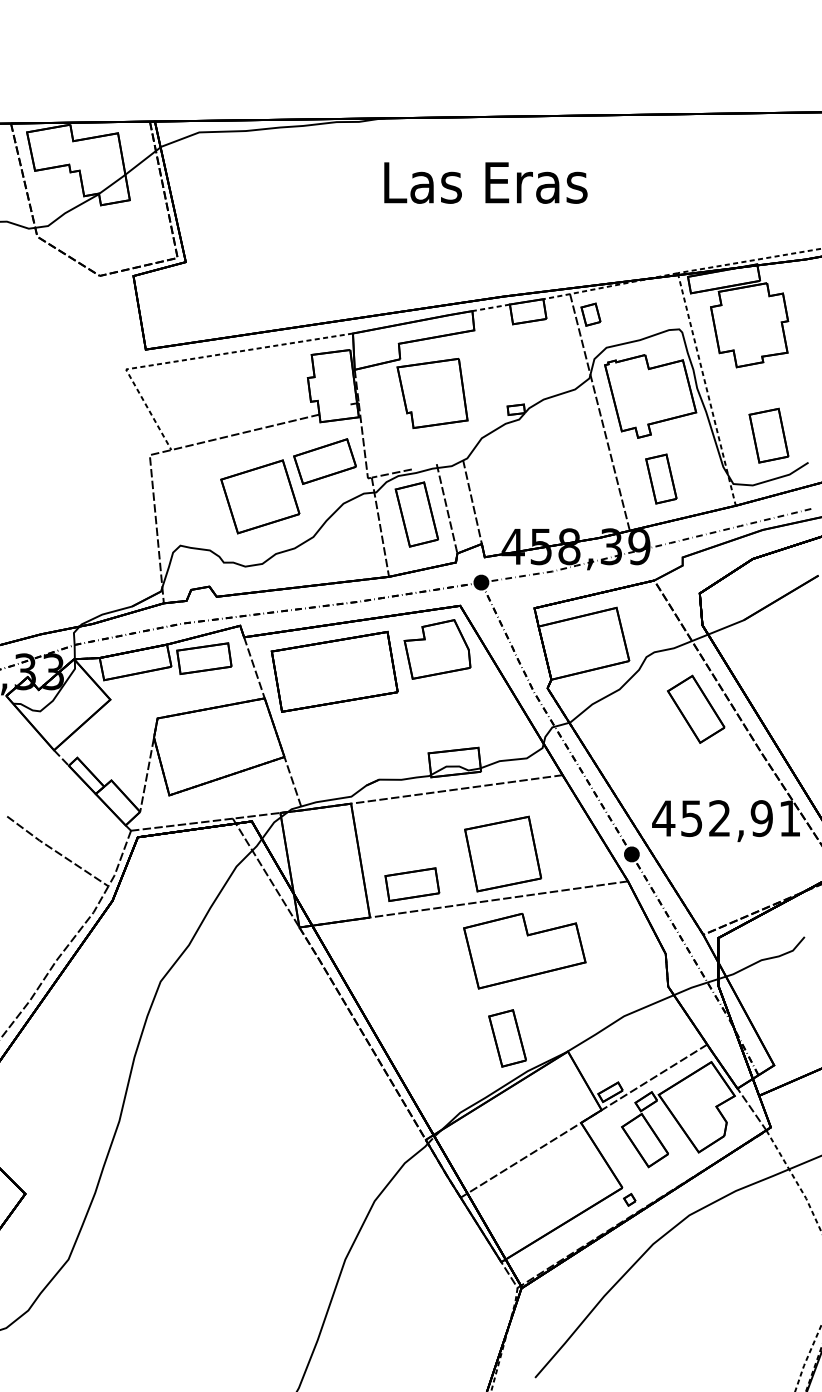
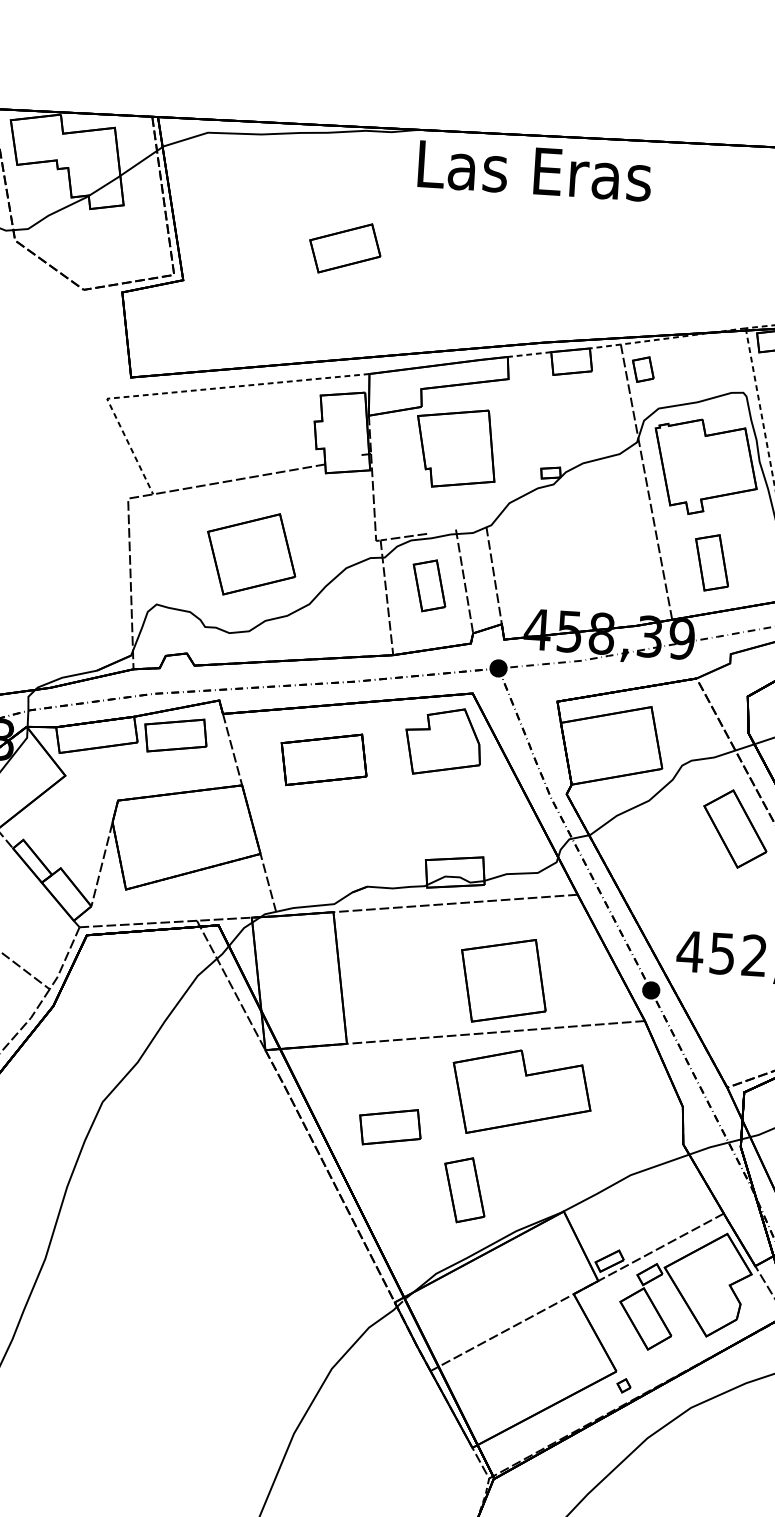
text: (485, 182) -> (534, 170), moved
part: (324, 461) -> (344, 248), moved
part: (416, 514) -> (429, 585), size x0.7
part: (334, 671) -> (323, 759), size x0.6
part: (412, 884) -> (390, 1127), moved
part: (507, 1038) -> (464, 1190), moved

